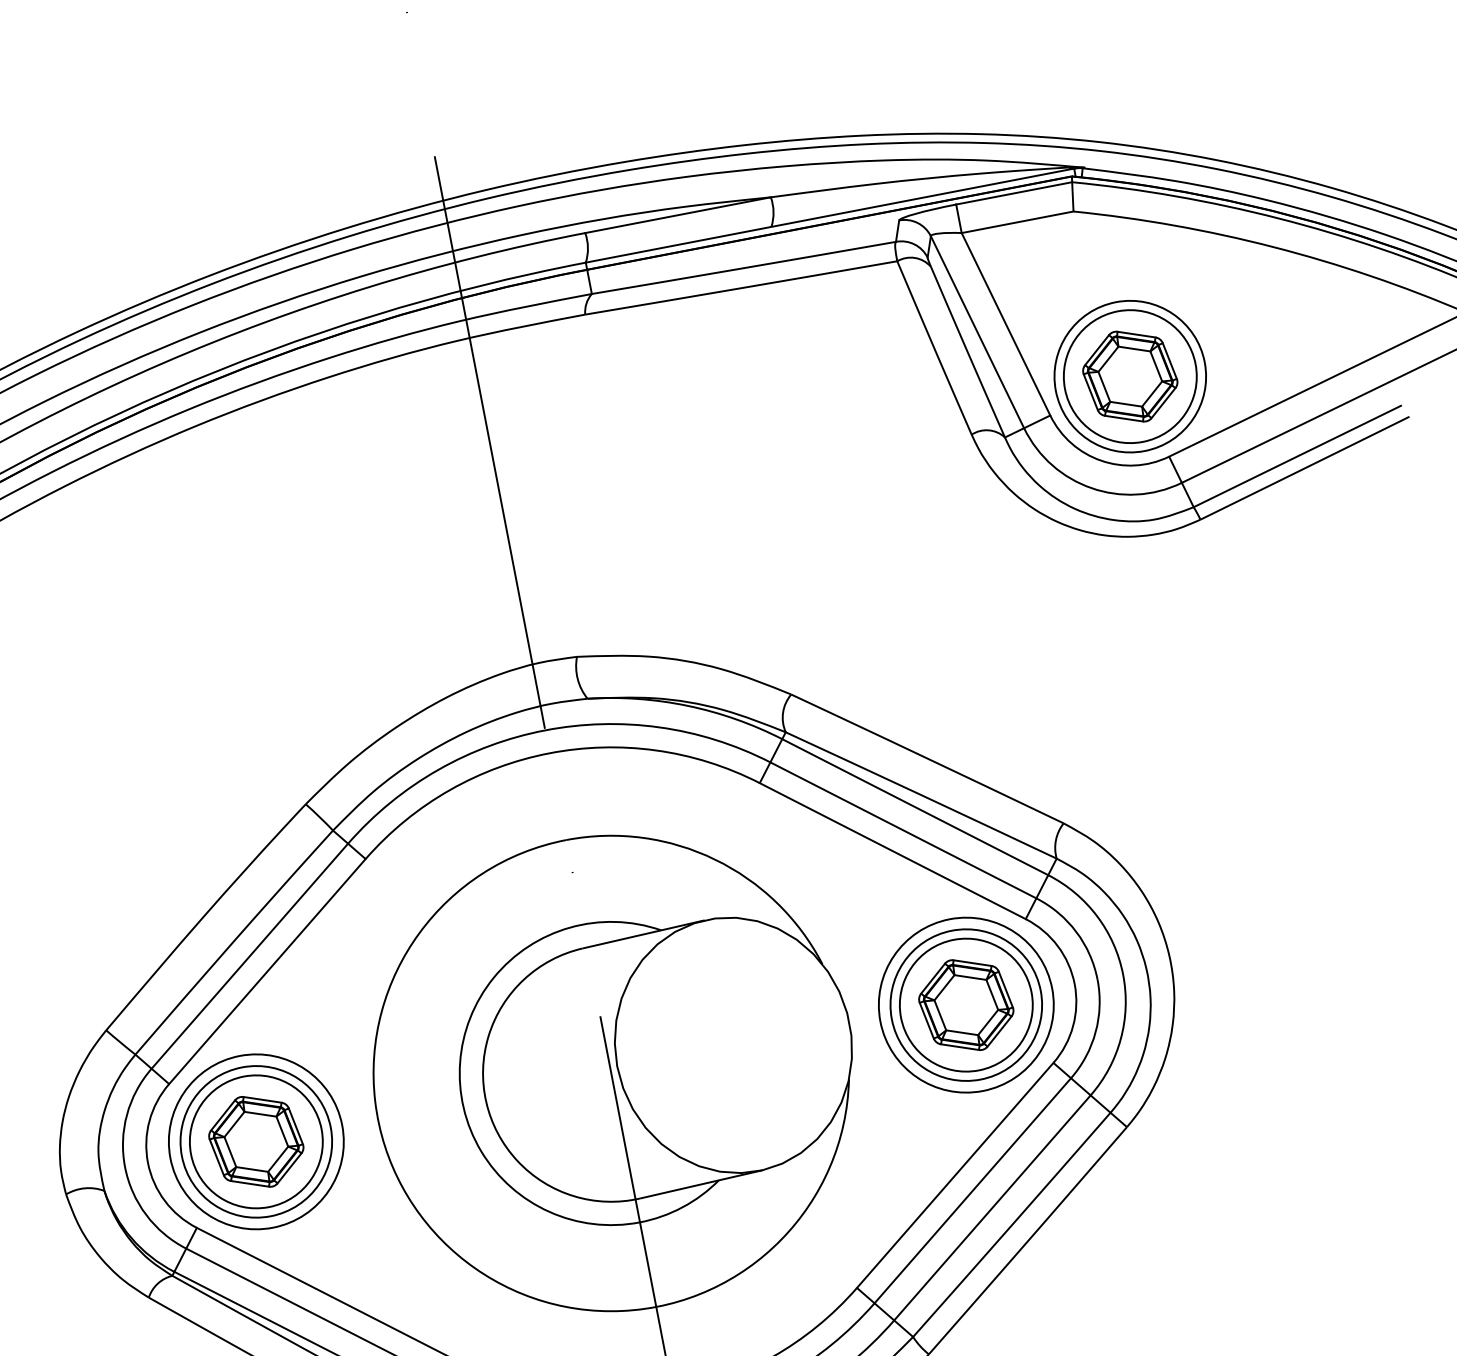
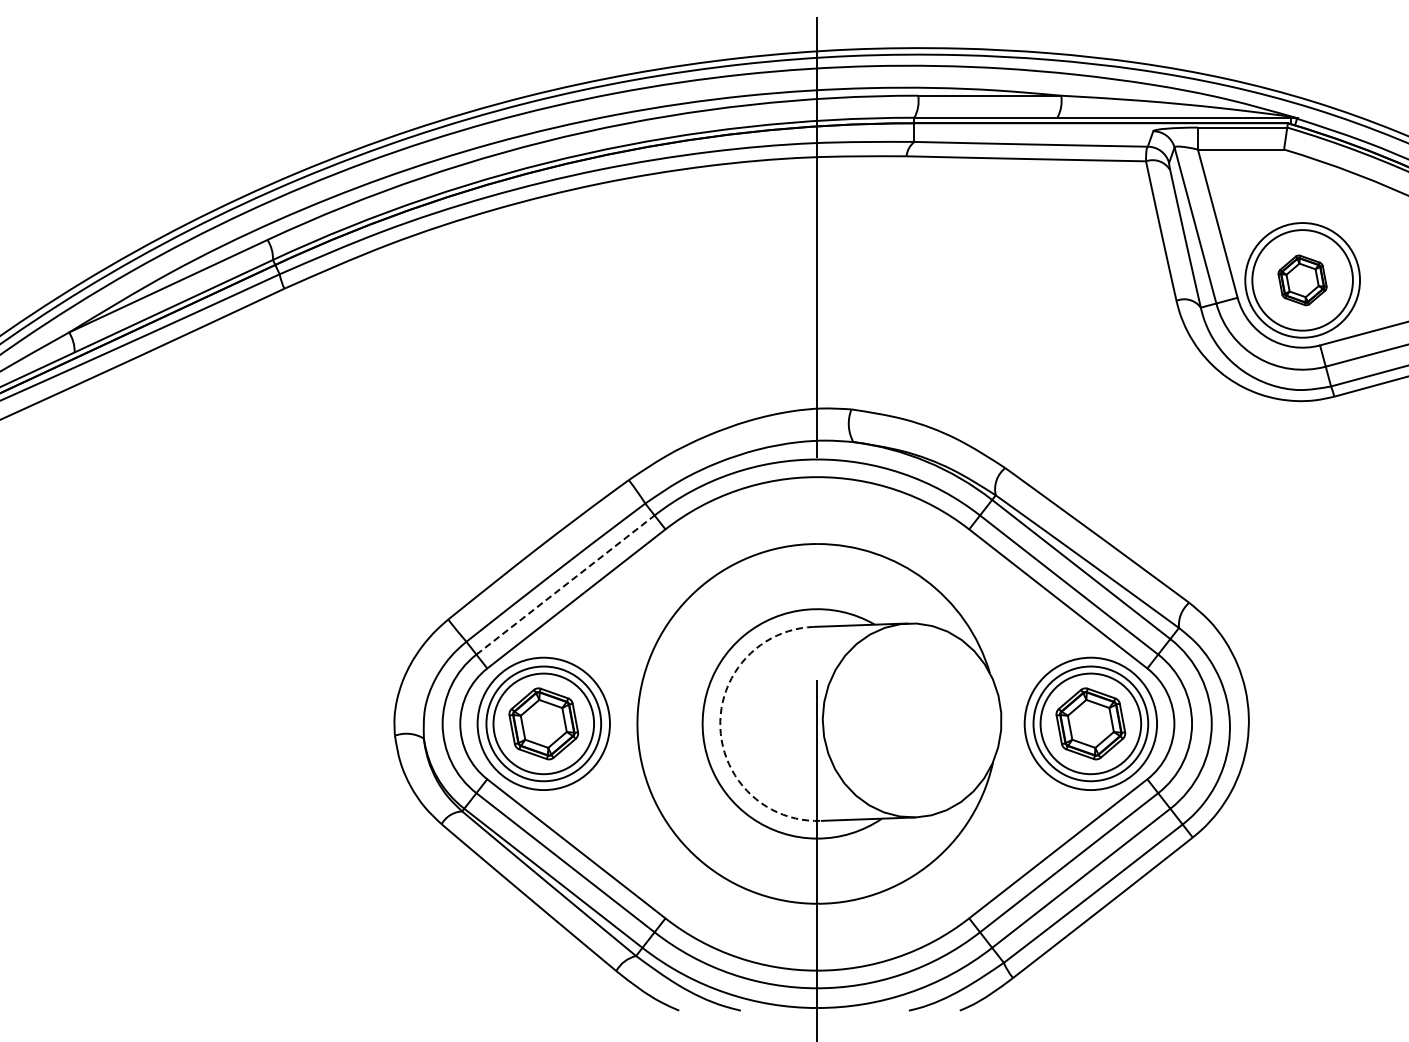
part: (1130, 376) -> (1302, 280), size x0.7
line: (249, 955) -> (565, 584), solid -> dashed
arc: (486, 1102) -> (720, 727), solid -> dashed

